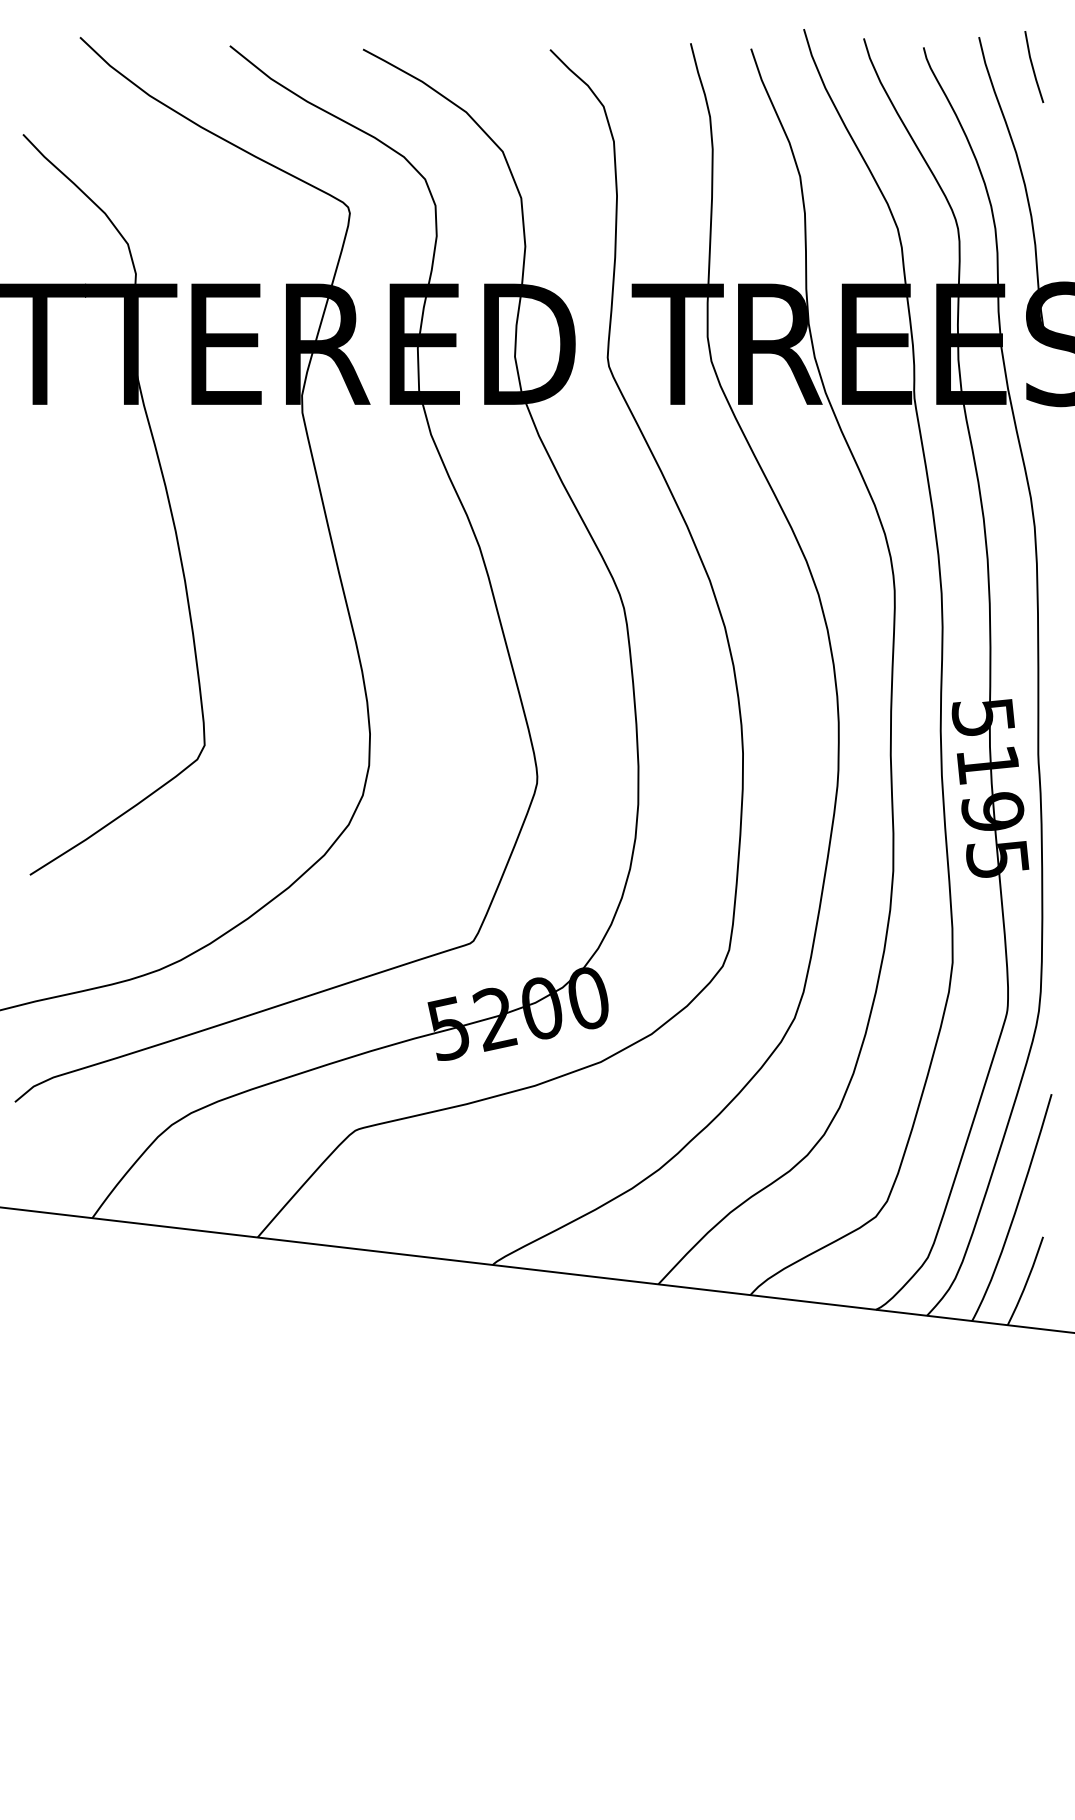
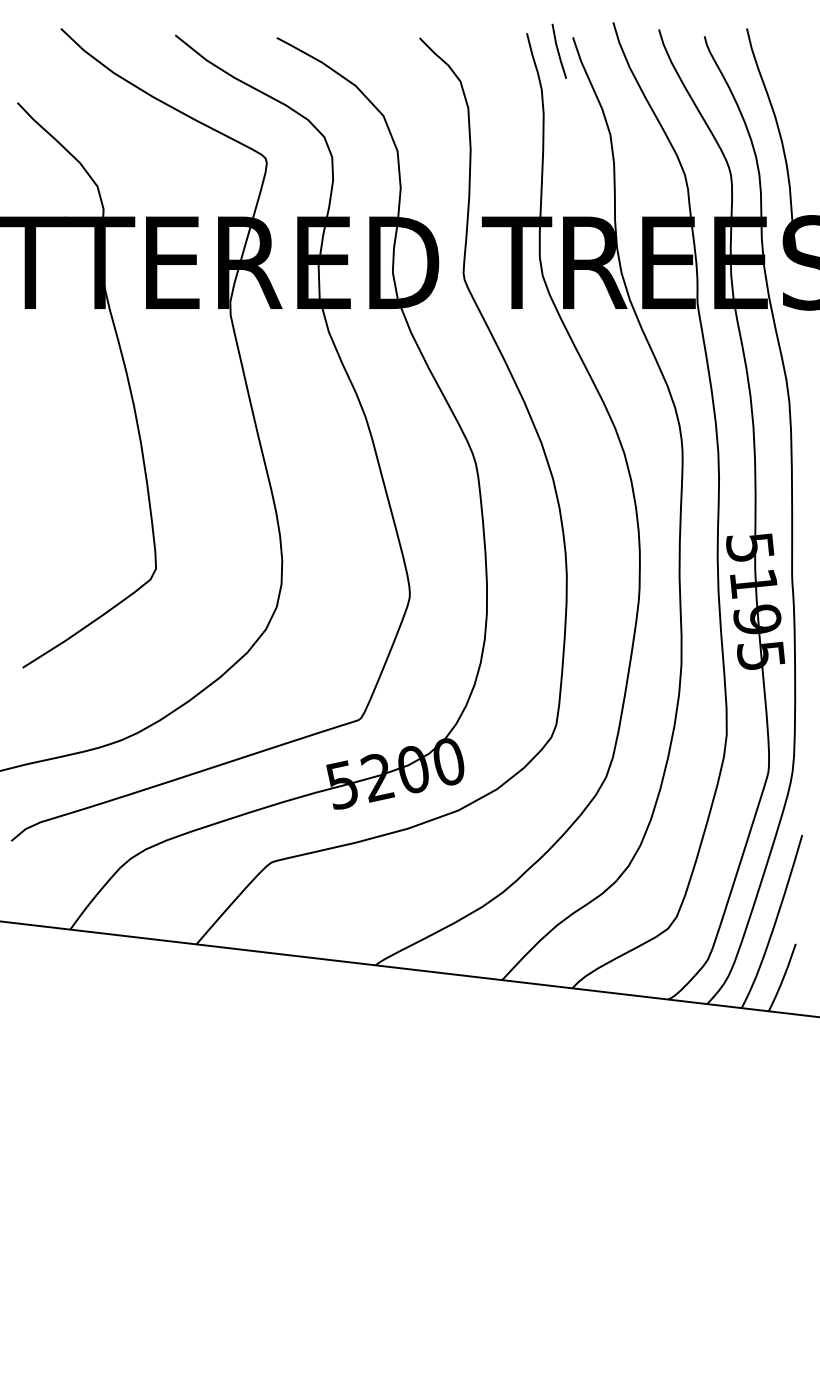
line: (1033, 67) -> (558, 51), moved

